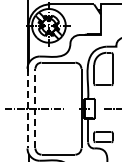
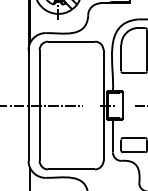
line: (27, 108) -> (28, 105), dashed -> solid
line: (35, 108) -> (39, 105), dashed -> solid

